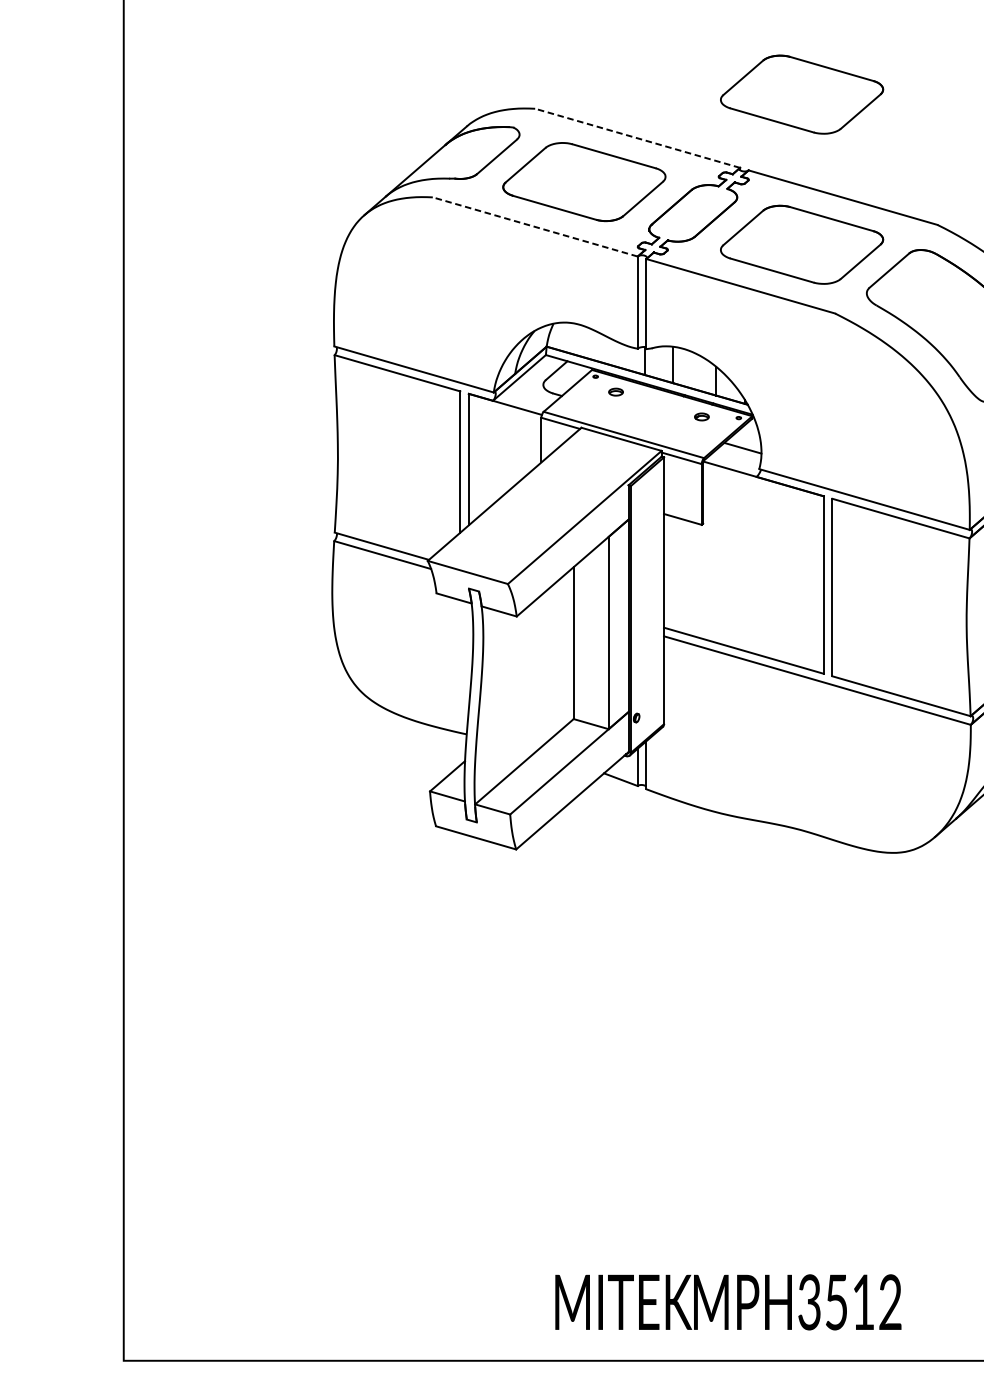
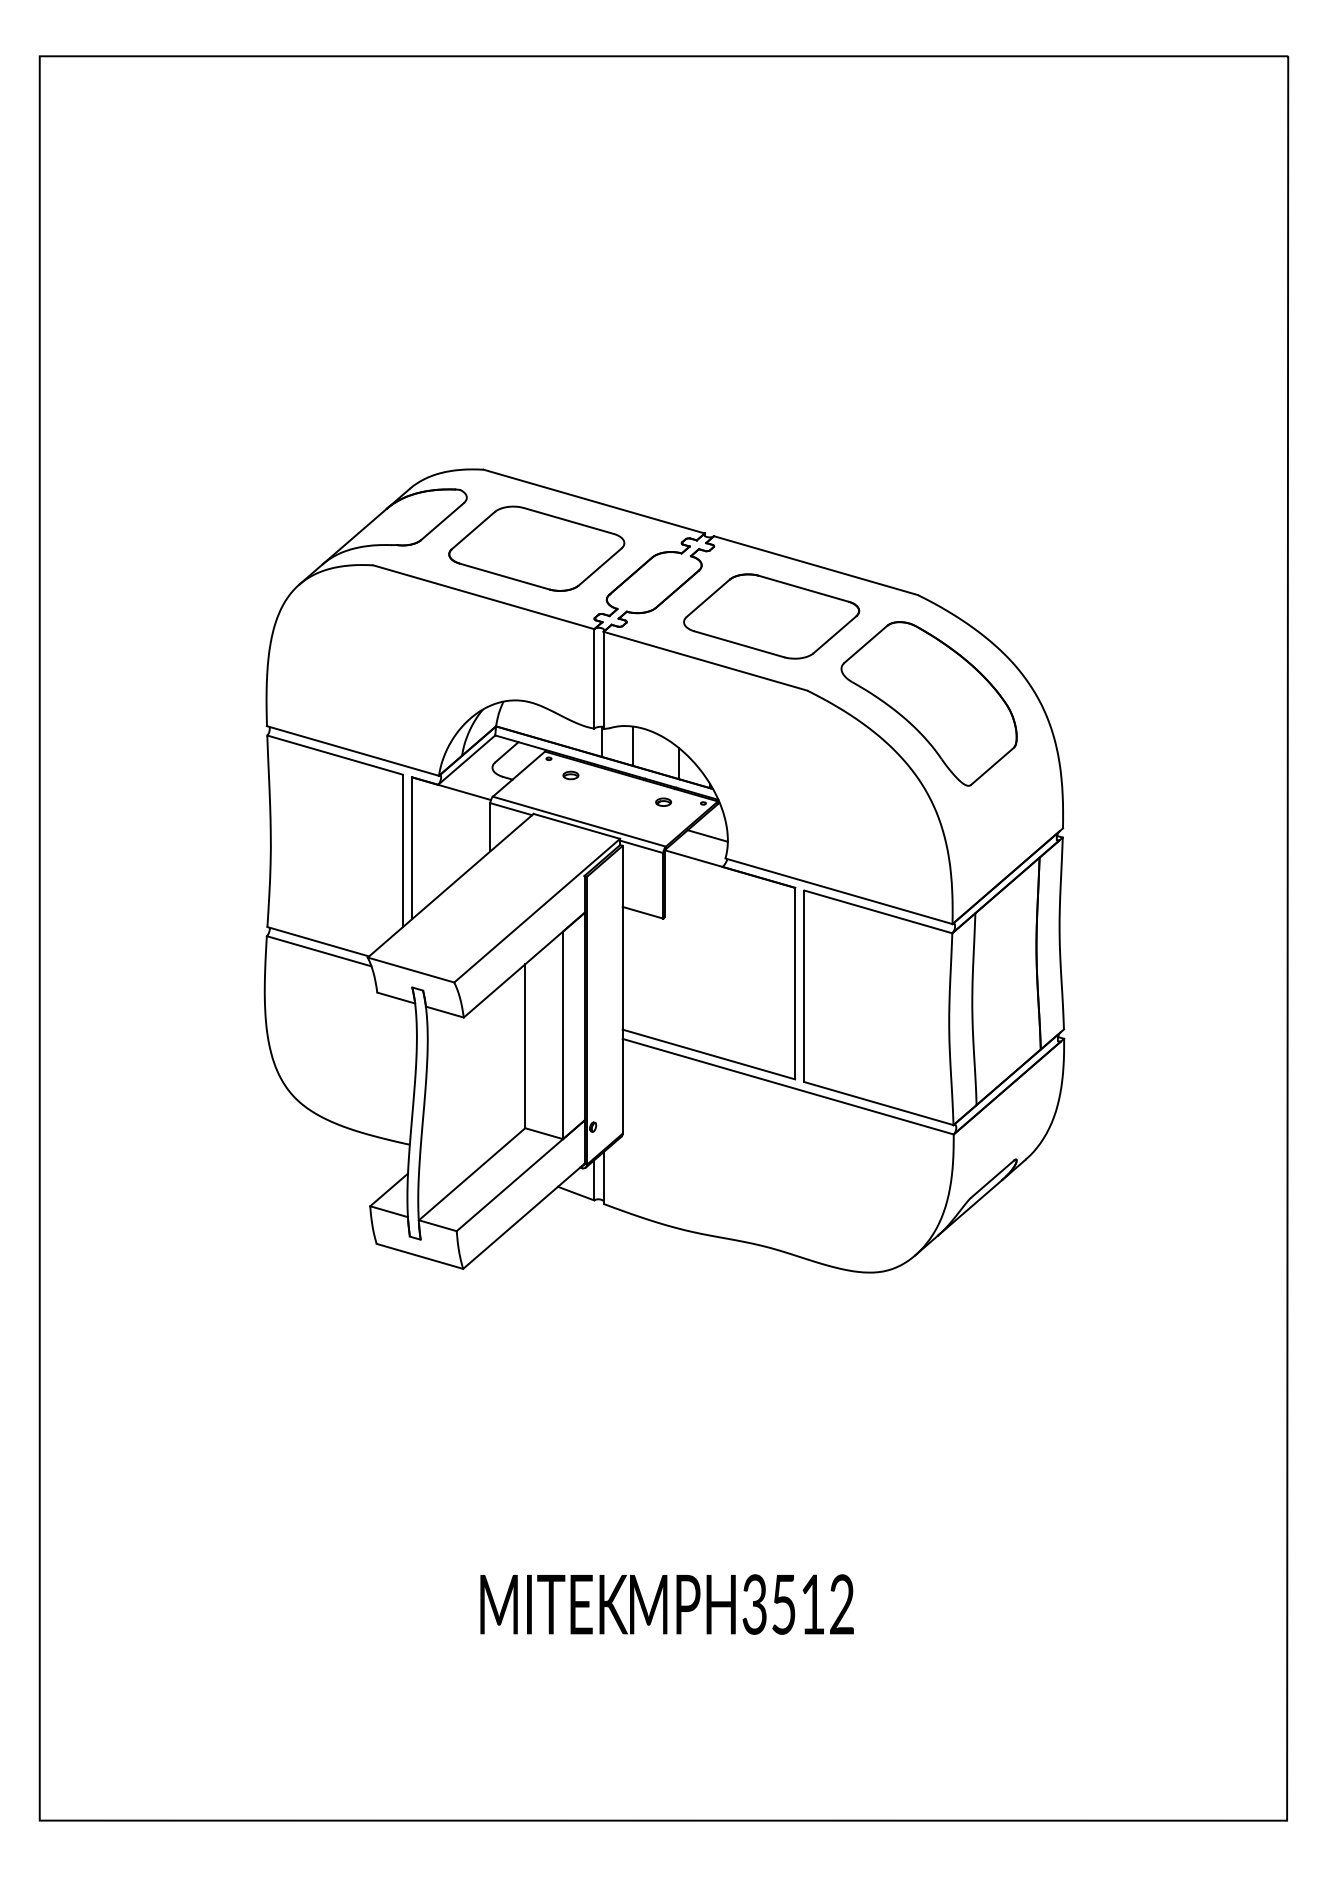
part: (801, 94) -> (771, 454), removed
line: (636, 138) -> (593, 501), dashed -> solid
line: (535, 227) -> (483, 597), dashed -> solid
text: (727, 1302) -> (666, 1604), moved

